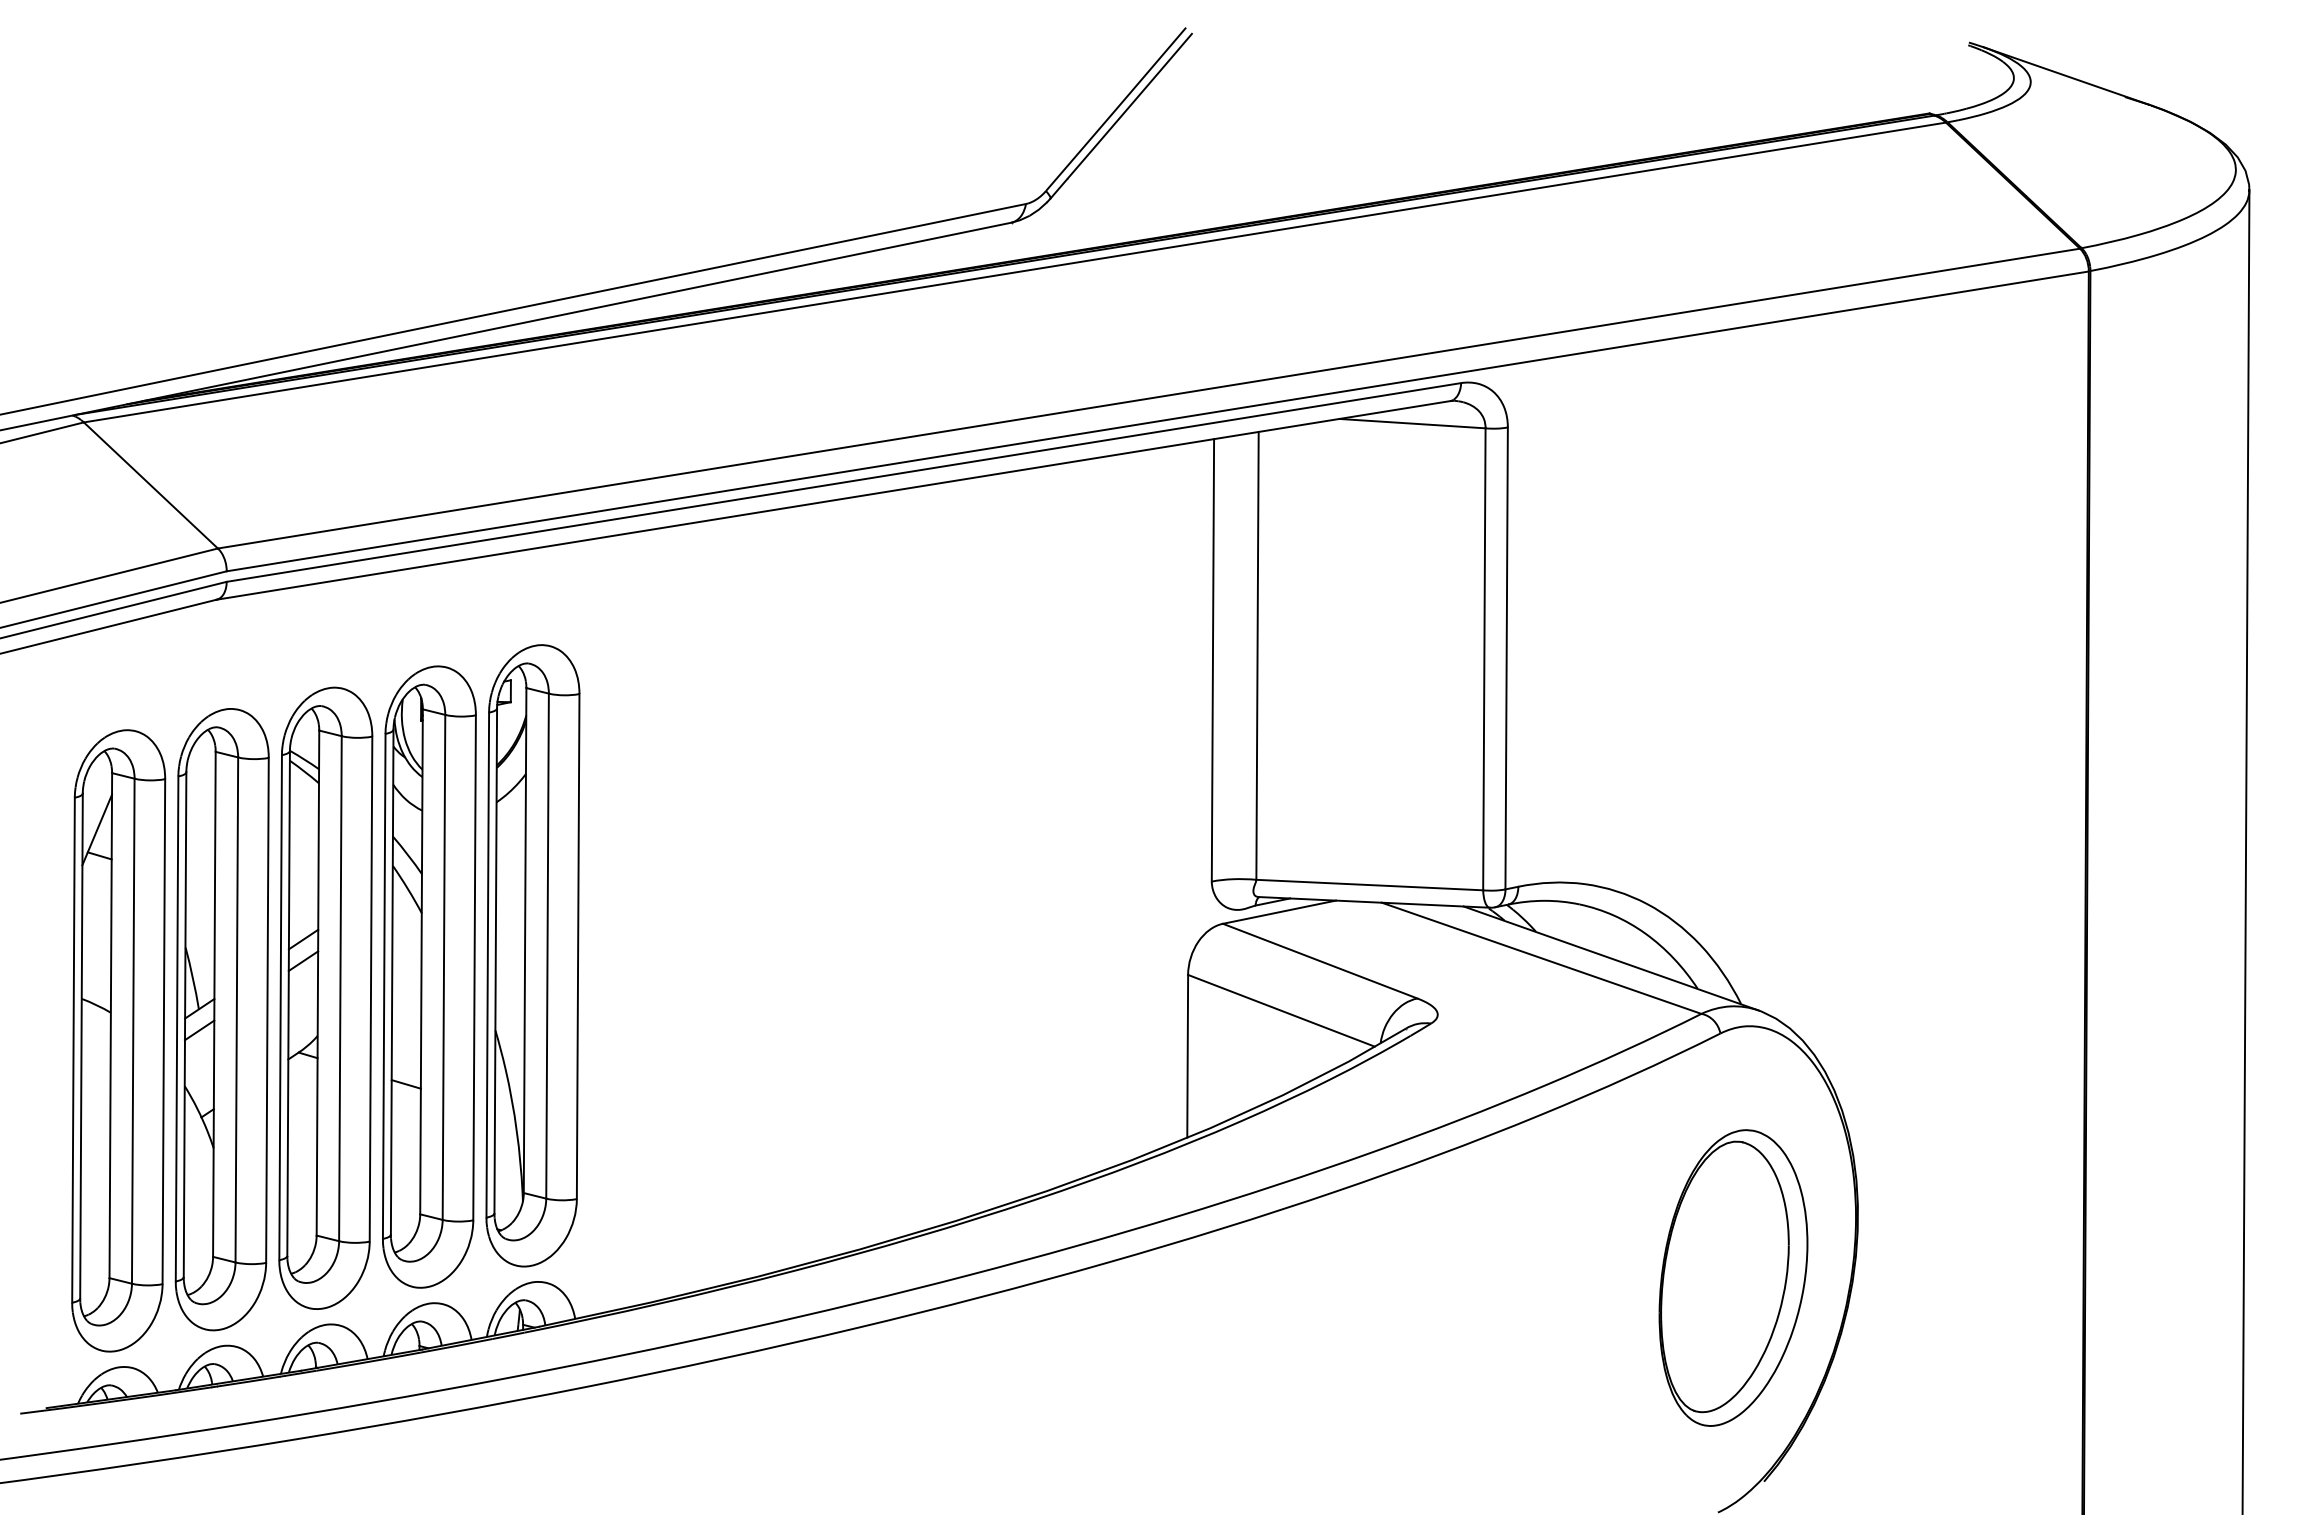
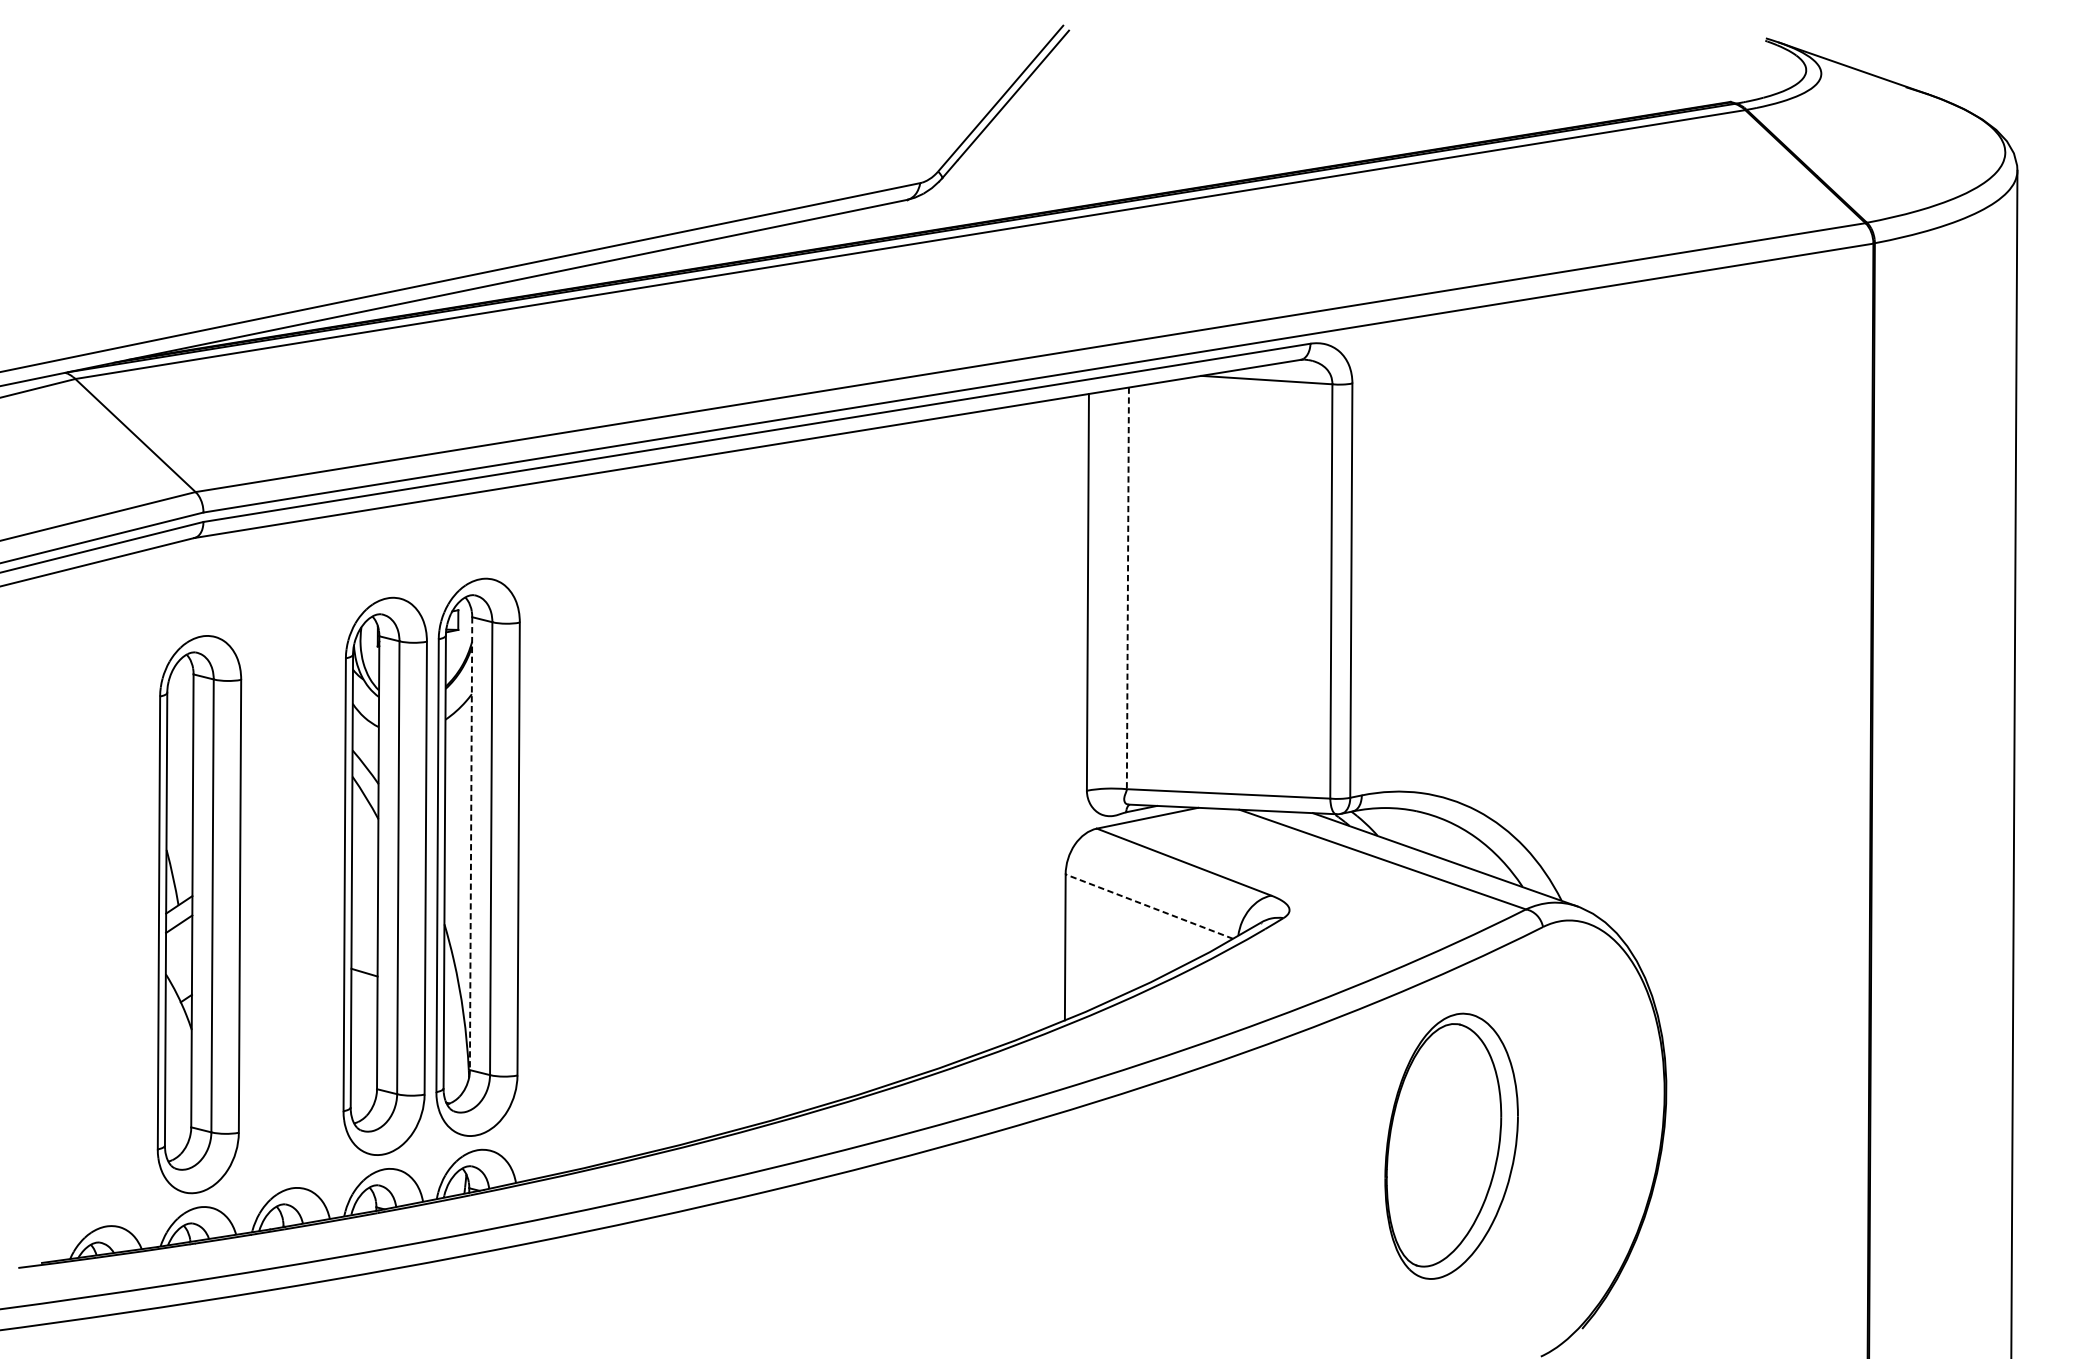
line: (1257, 655) -> (1127, 588), solid -> dashed
line: (525, 940) -> (471, 843), solid -> dashed
part: (325, 997) -> (292, 894), removed
line: (1281, 1010) -> (1149, 906), solid -> dashed
part: (118, 1040) -> (106, 933), removed
part: (1733, 1277) -> (1451, 1145), moved

